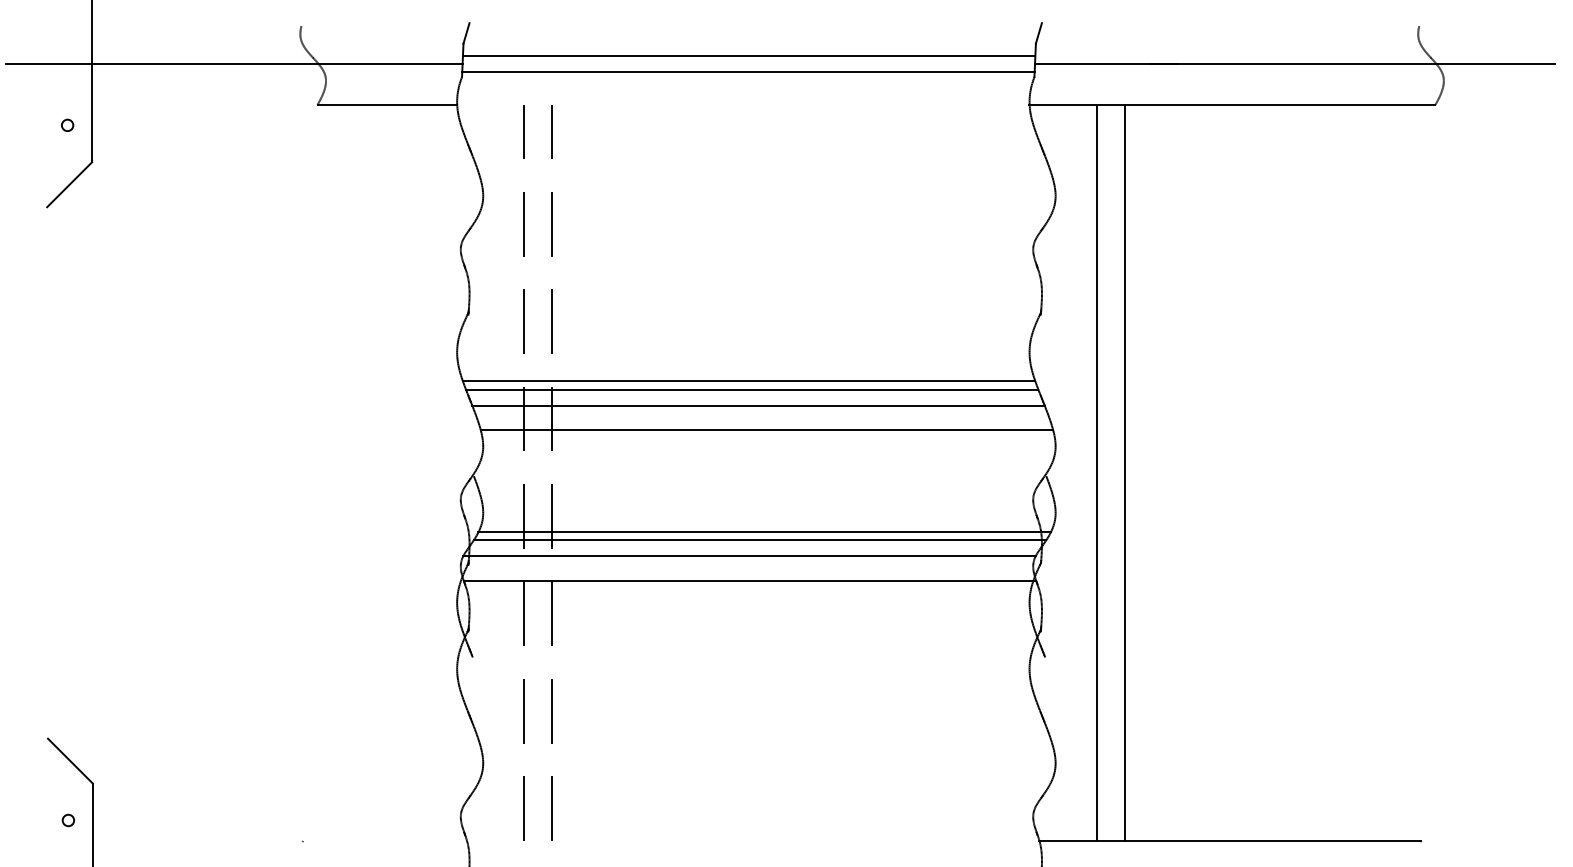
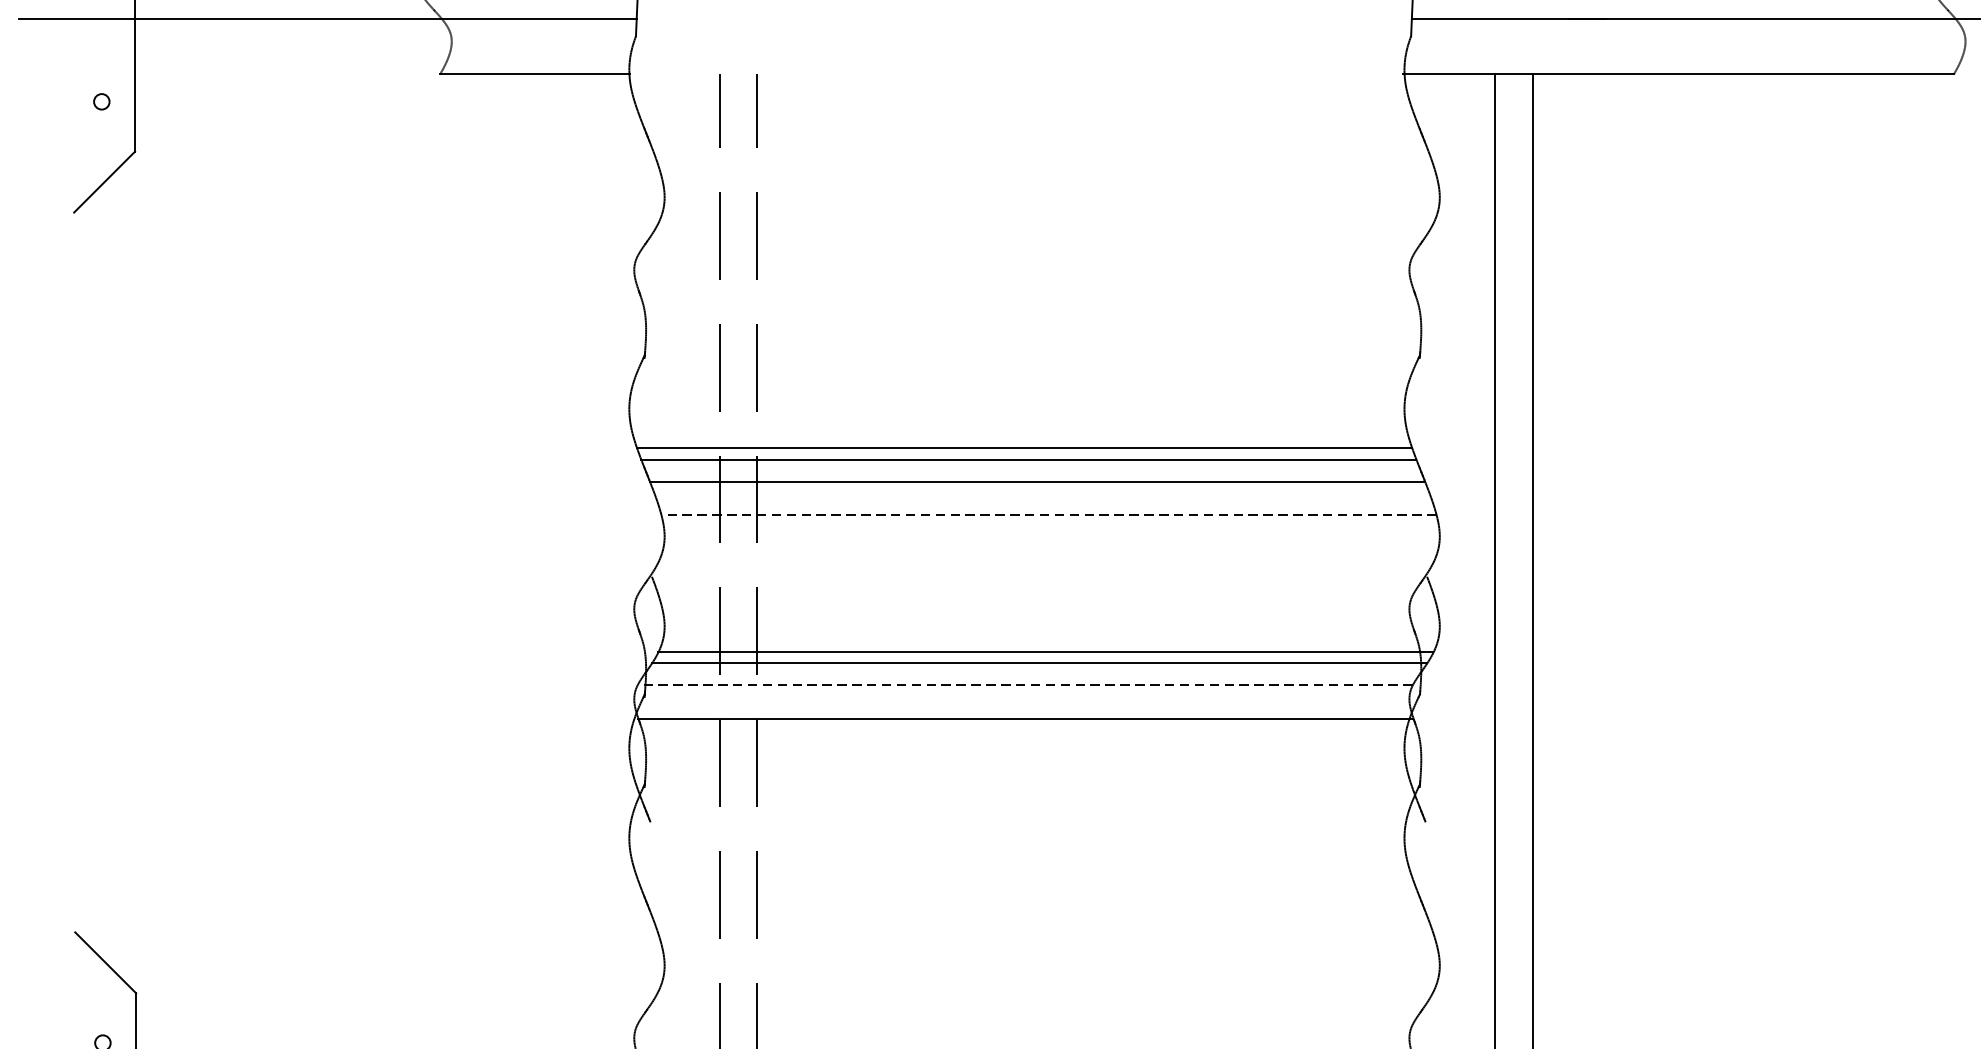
line: (748, 55) -> (1023, 7), removed
line: (748, 72) -> (1023, 30), removed
line: (766, 430) -> (1048, 514), solid -> dashed
line: (748, 556) -> (1023, 685), solid -> dashed

